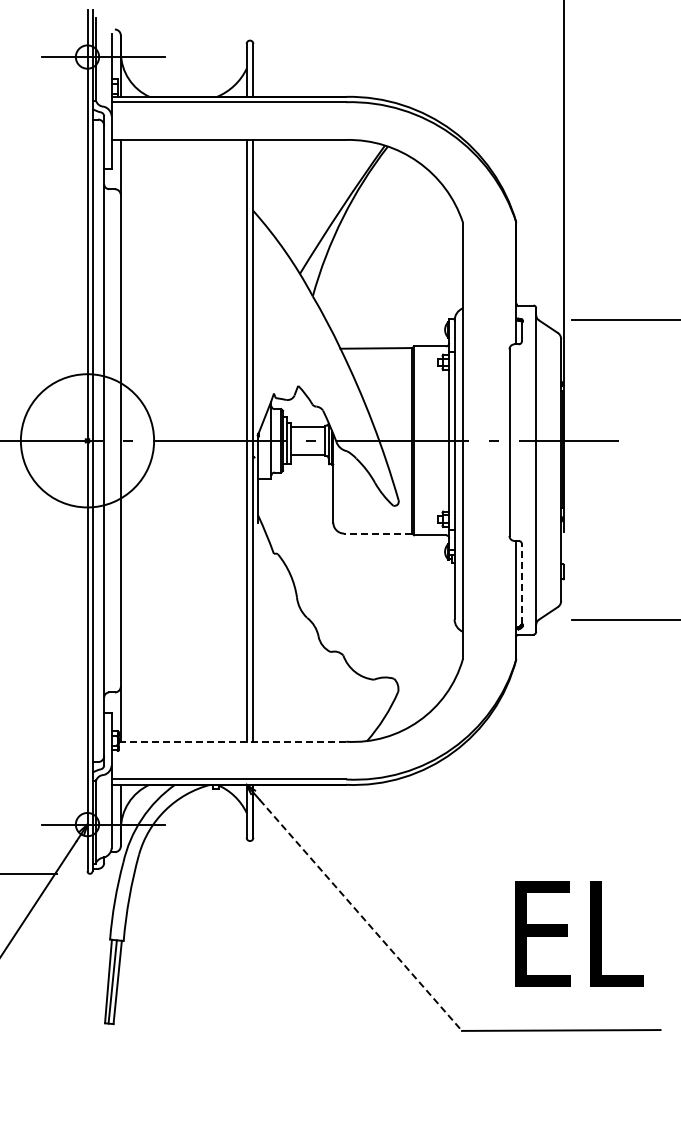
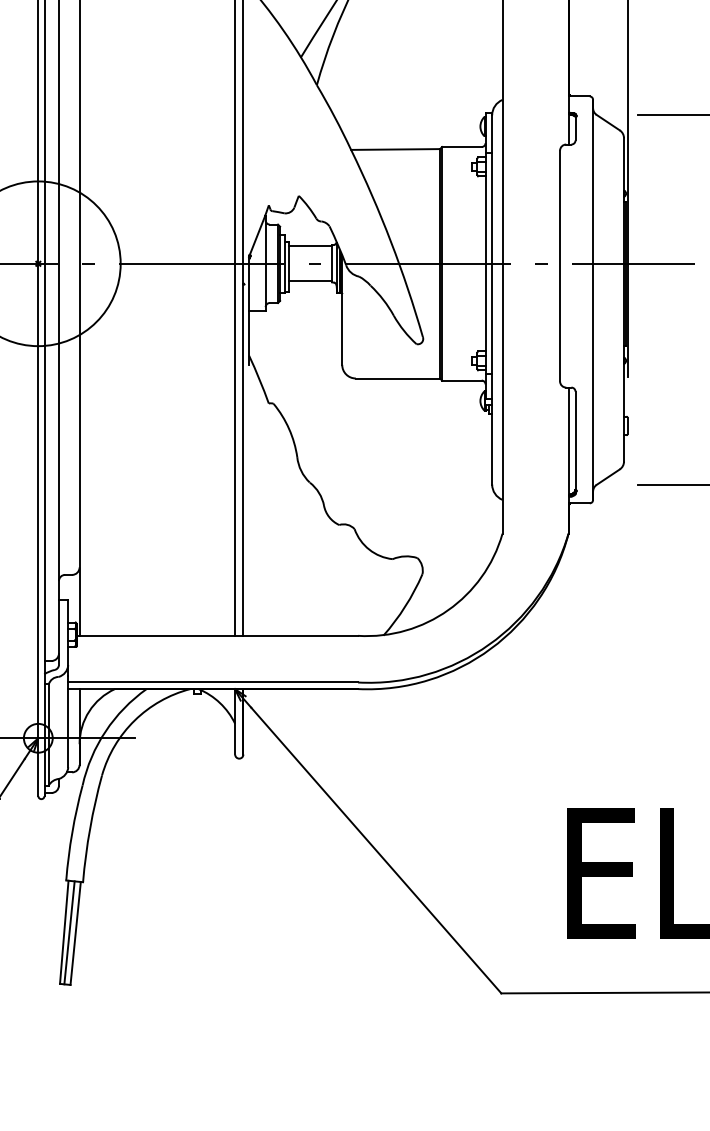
line: (377, 533) -> (396, 378), dashed -> solid
line: (522, 583) -> (576, 440), dashed -> solid
line: (232, 741) -> (217, 635), dashed -> solid
line: (360, 915) -> (375, 850), dashed -> solid

